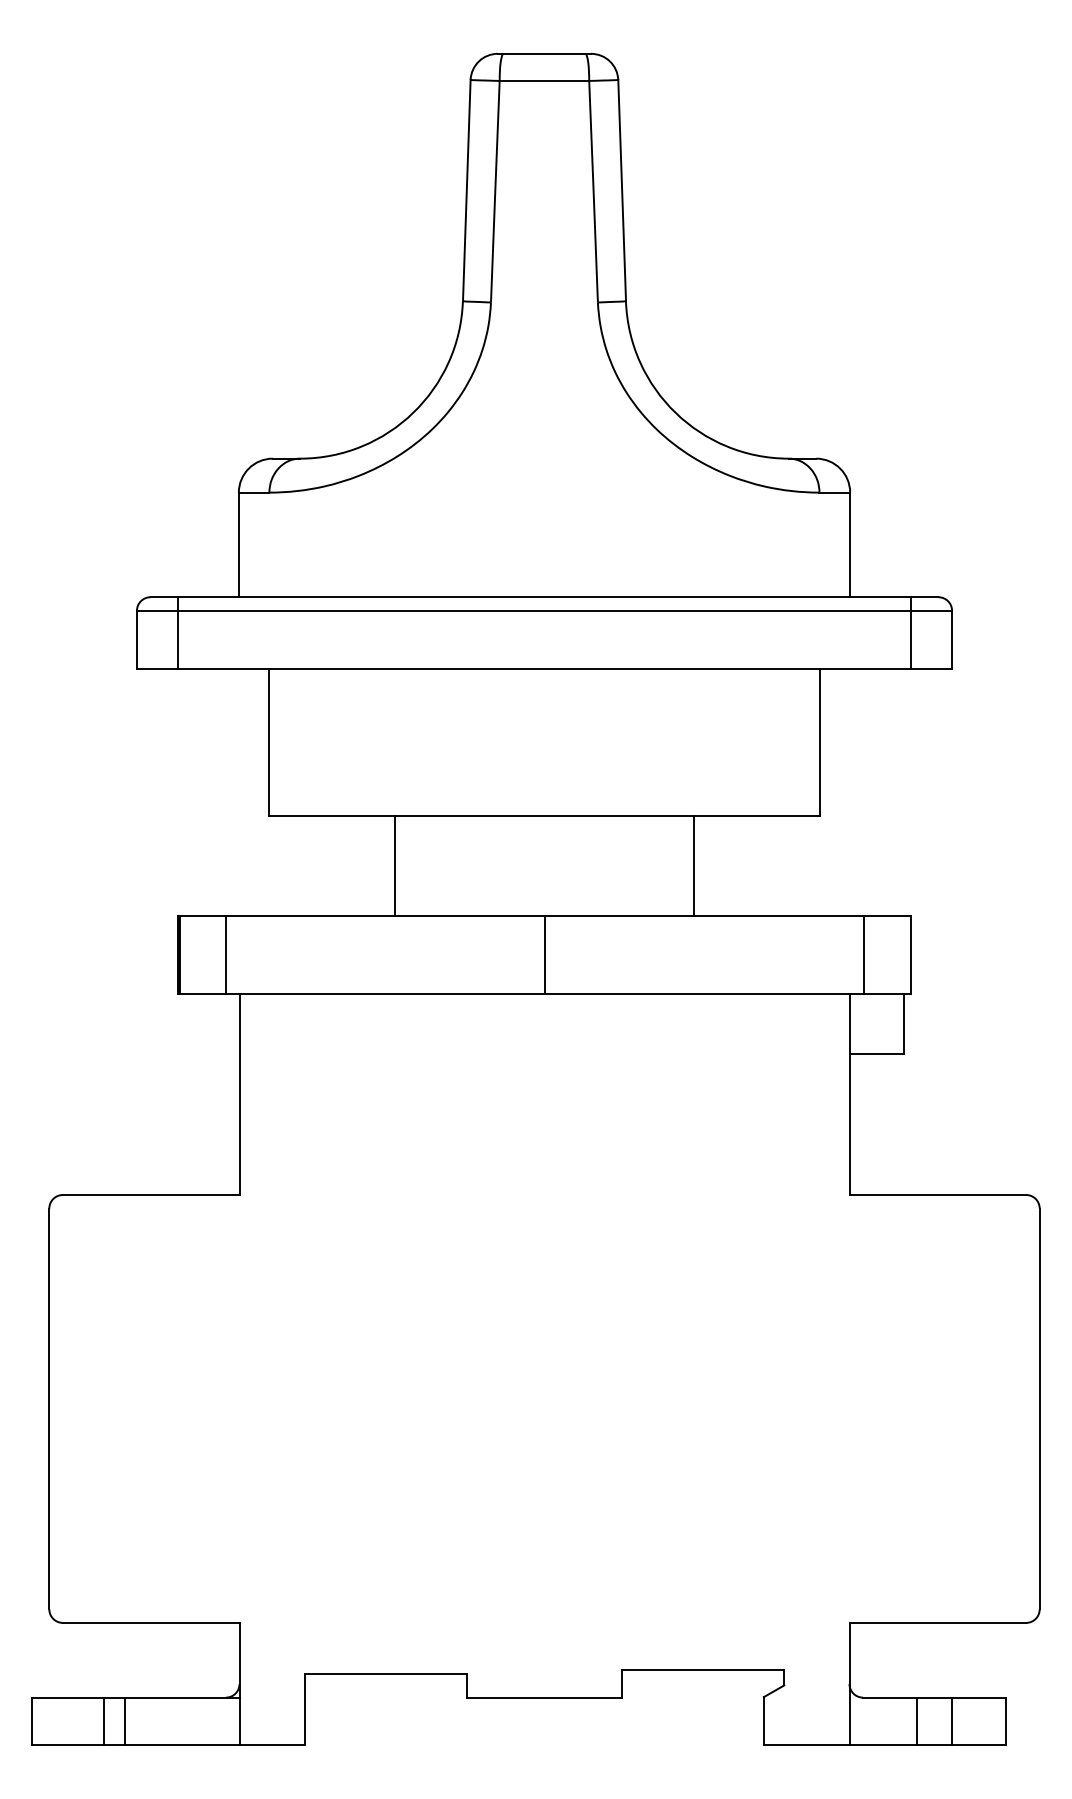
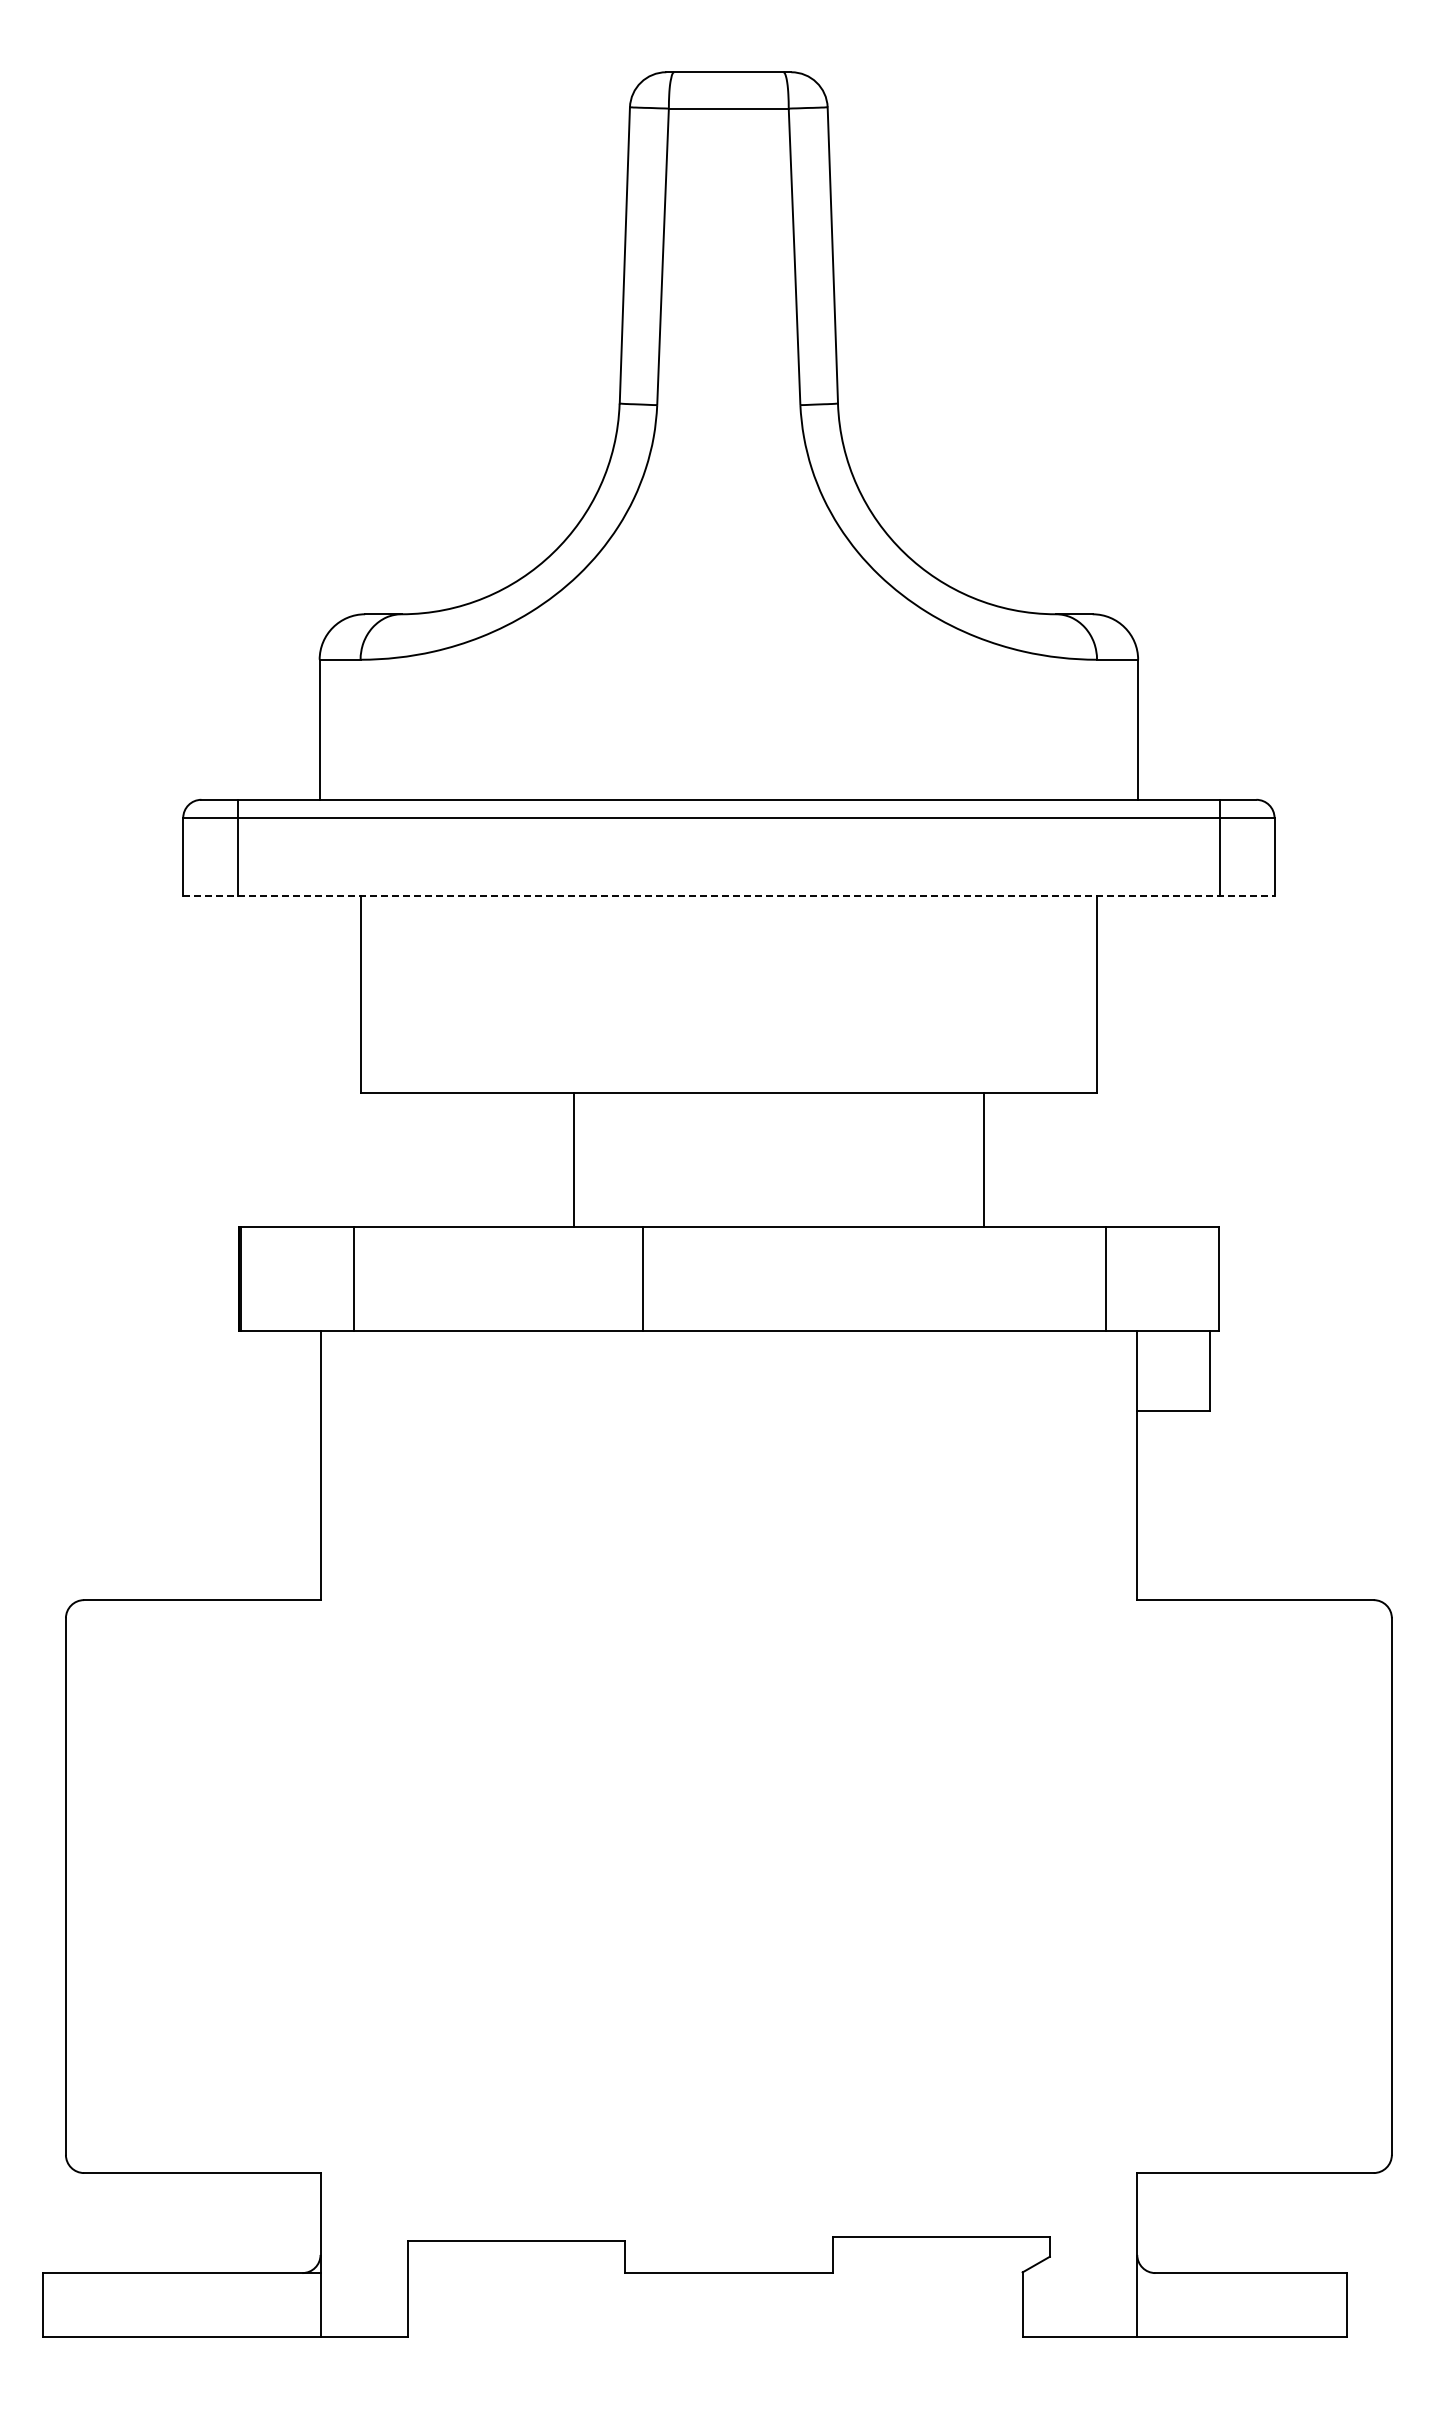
line: (544, 669) -> (728, 896), solid -> dashed
line: (394, 865) -> (573, 1159), moved
line: (693, 865) -> (983, 1159), moved
line: (226, 954) -> (353, 1278), moved
line: (544, 954) -> (642, 1278), moved
line: (863, 954) -> (1105, 1278), moved
line: (104, 1721) -> (139, 2304), removed
line: (124, 1721) -> (166, 2304), removed
line: (917, 1721) -> (1228, 2304), removed
line: (952, 1721) -> (1274, 2304), removed

